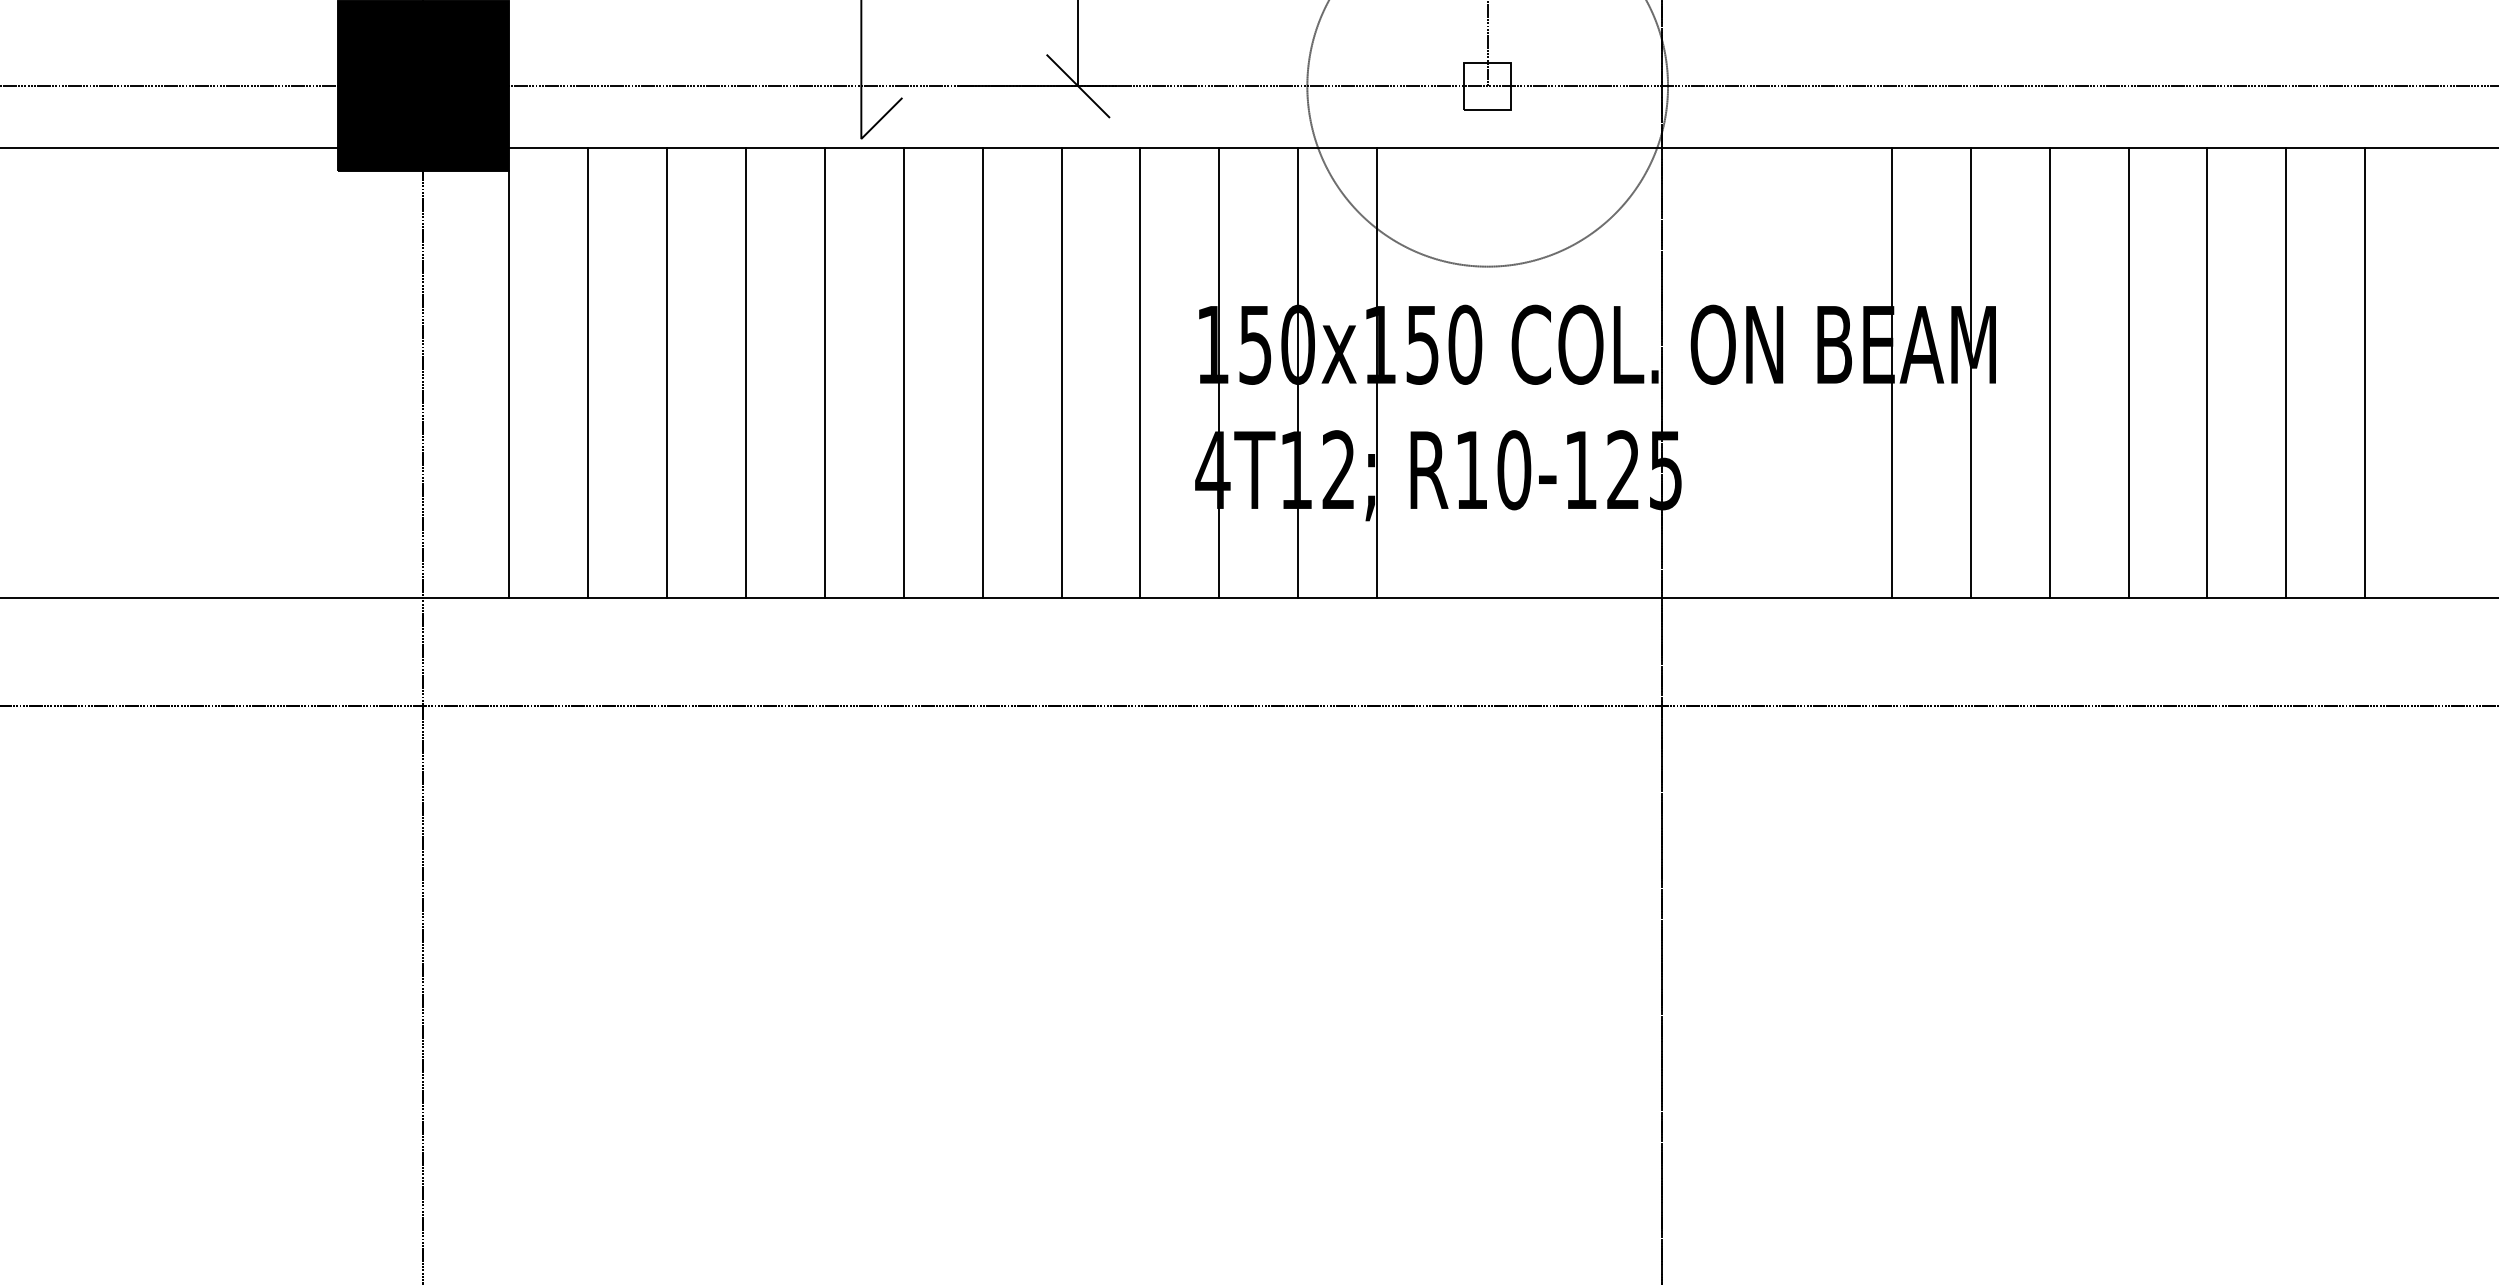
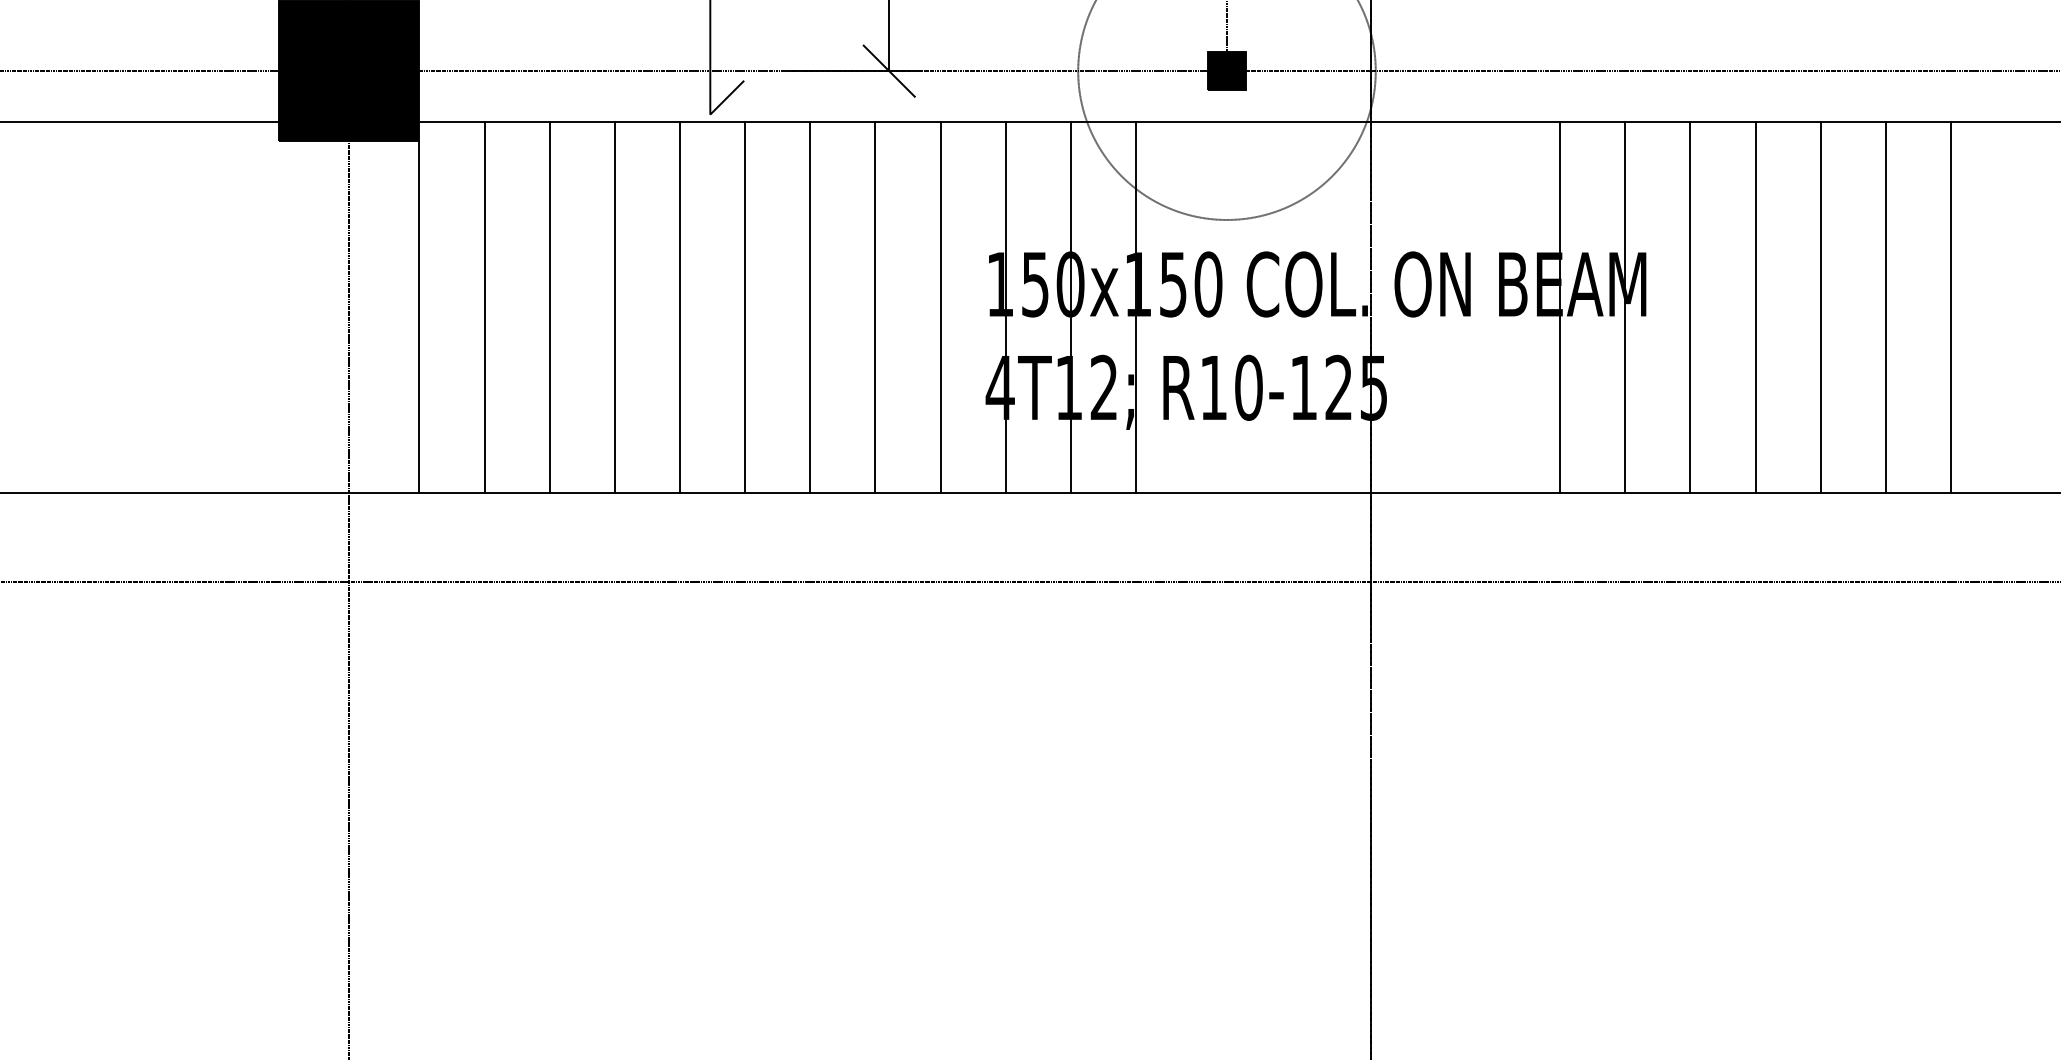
fill: (1487, 86) -> (1226, 71), added

